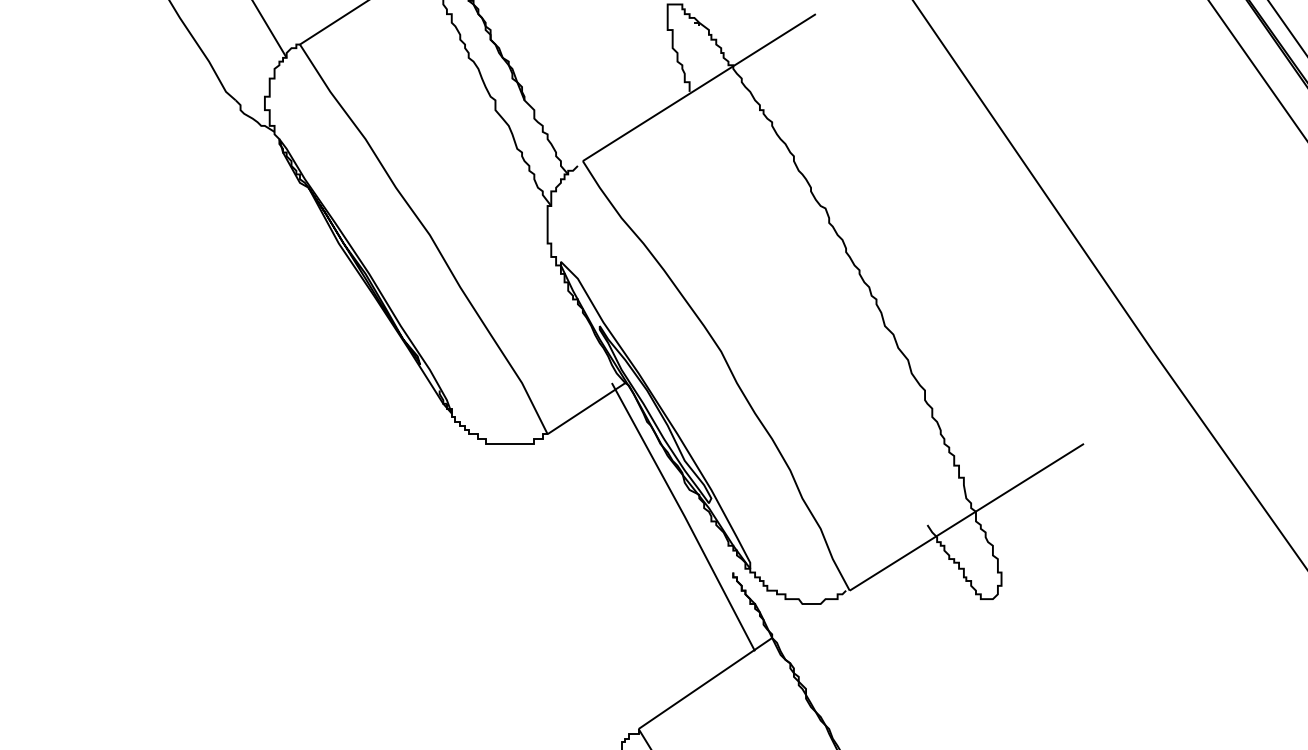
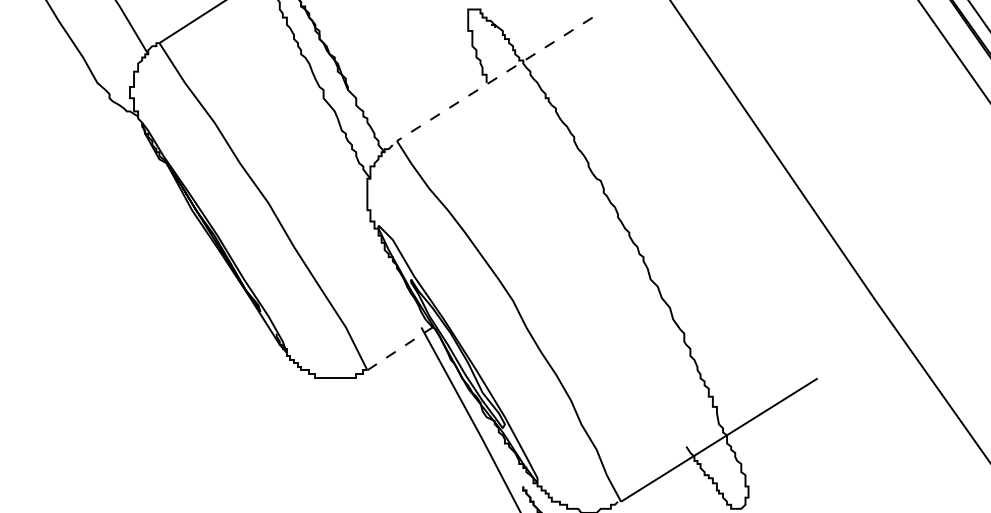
line: (699, 87) -> (494, 79), solid -> dashed
line: (586, 408) -> (400, 348), solid -> dashed

